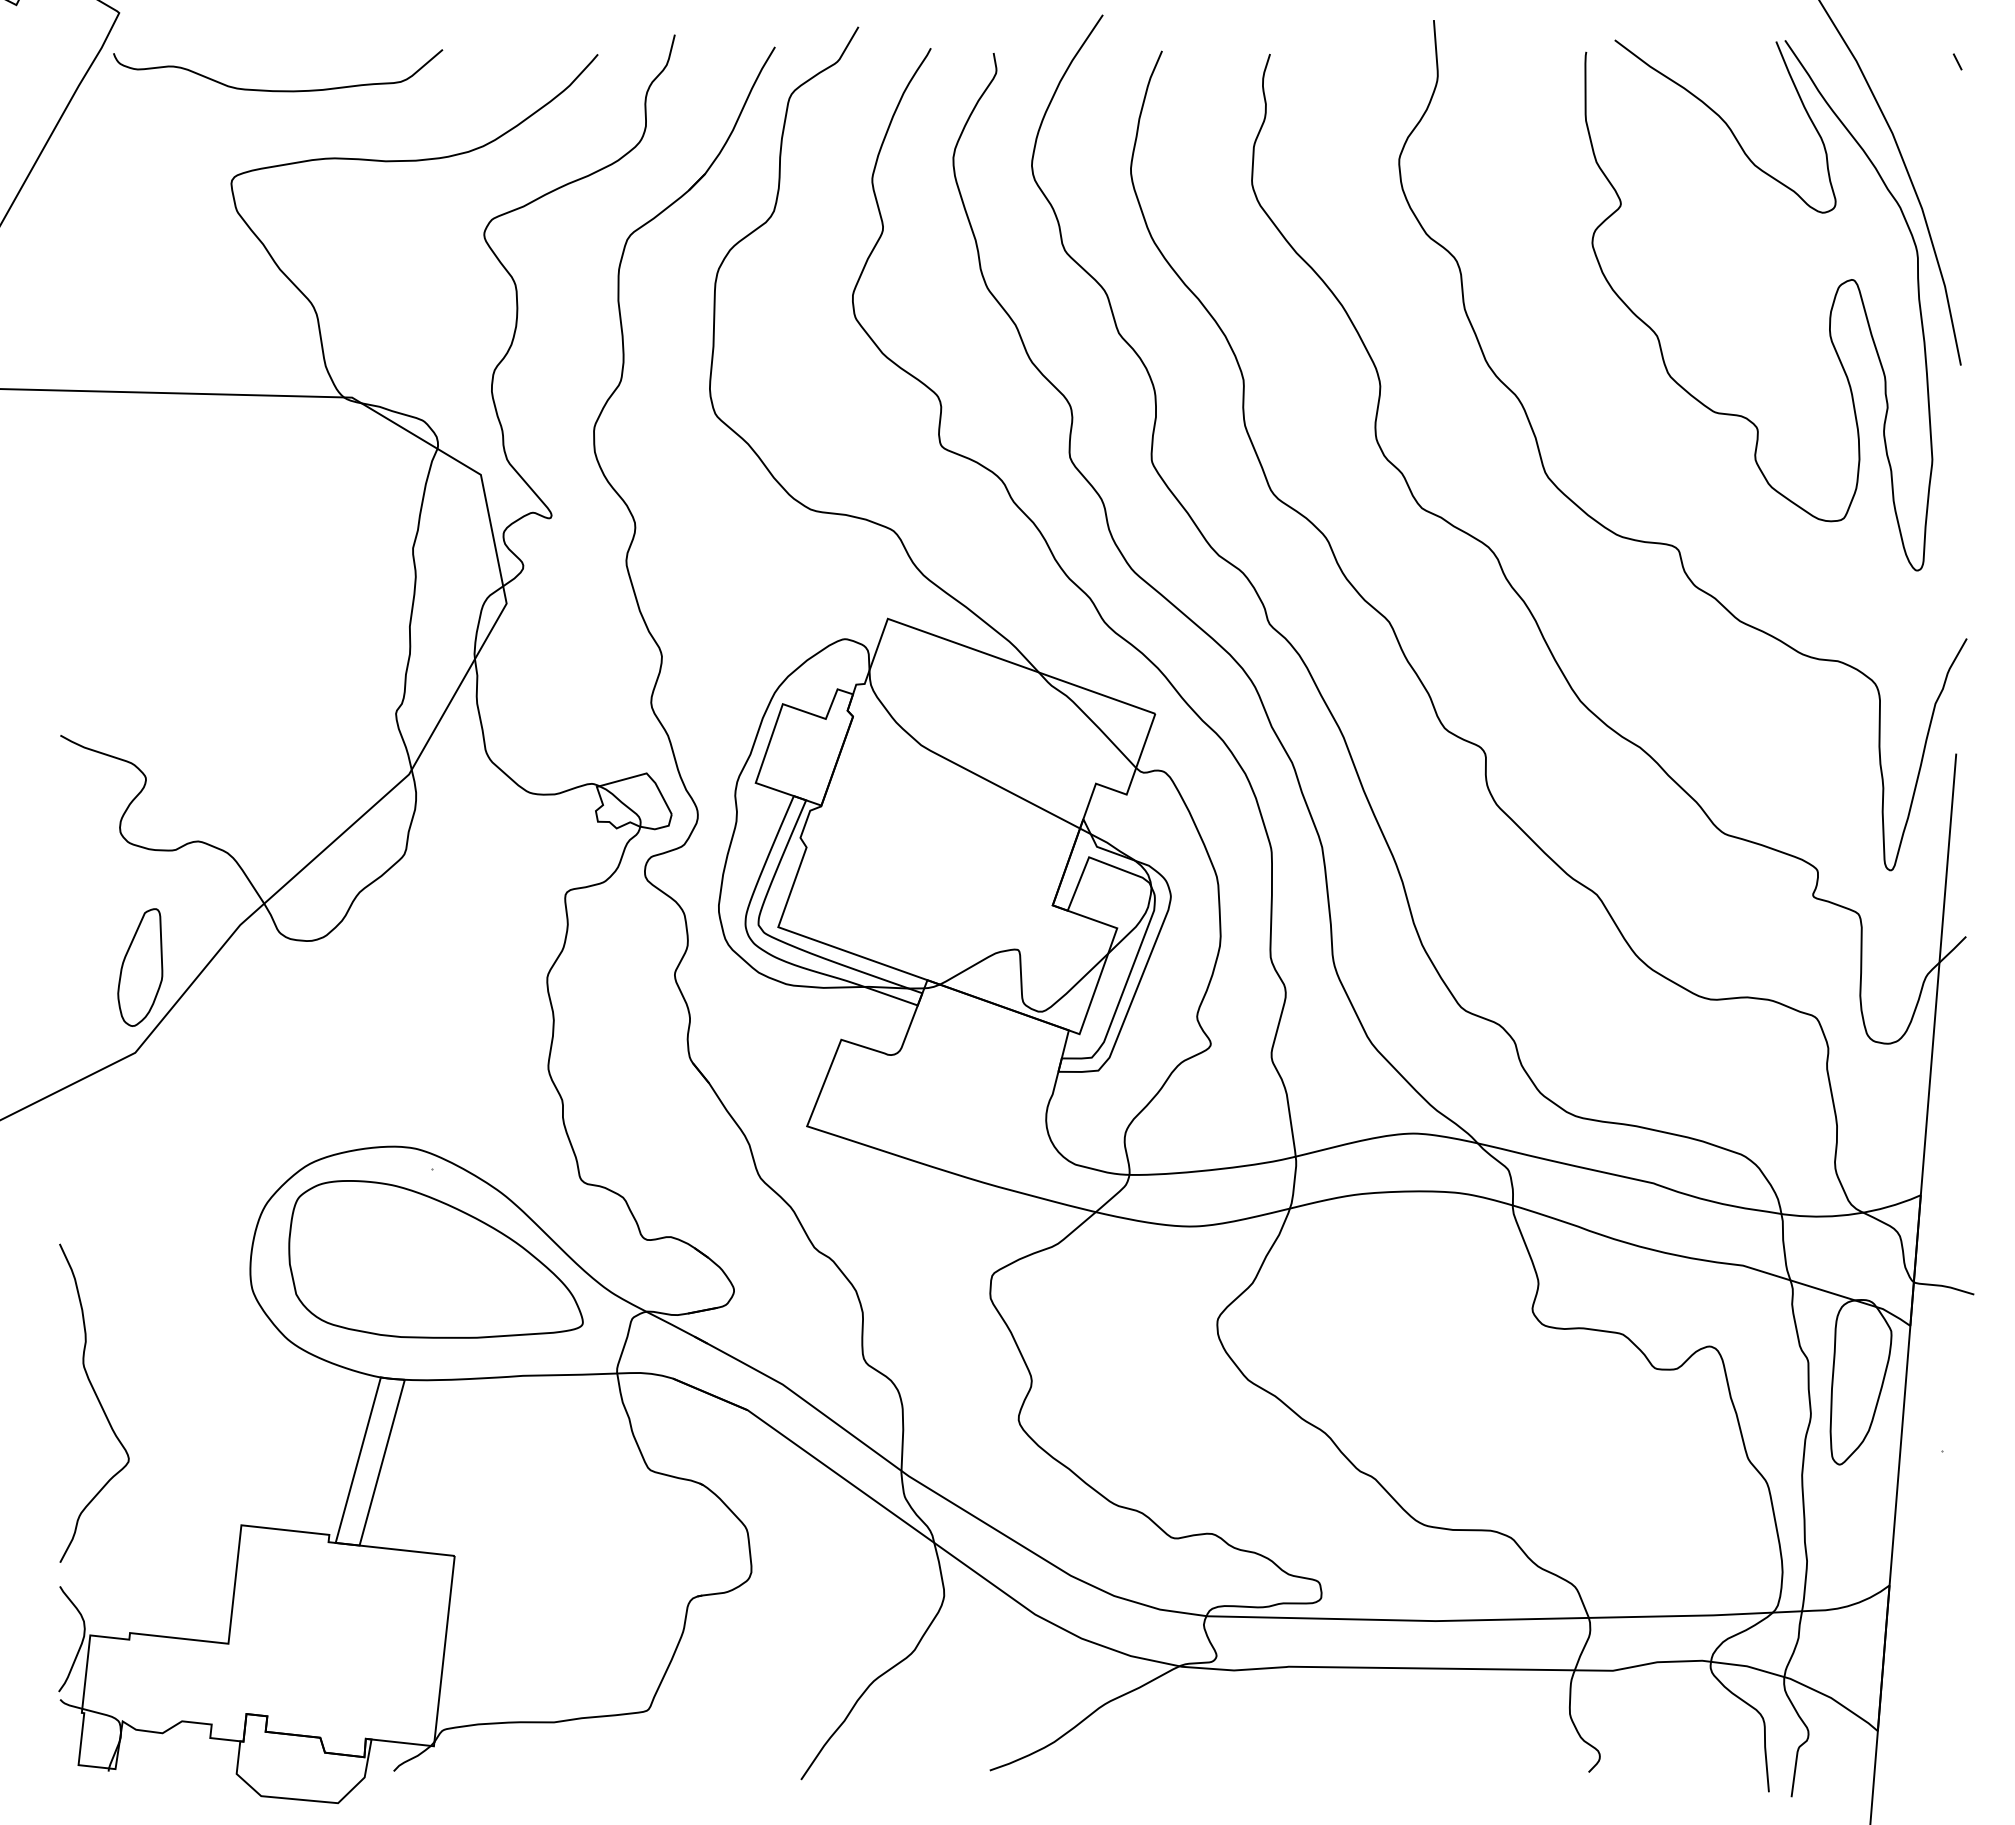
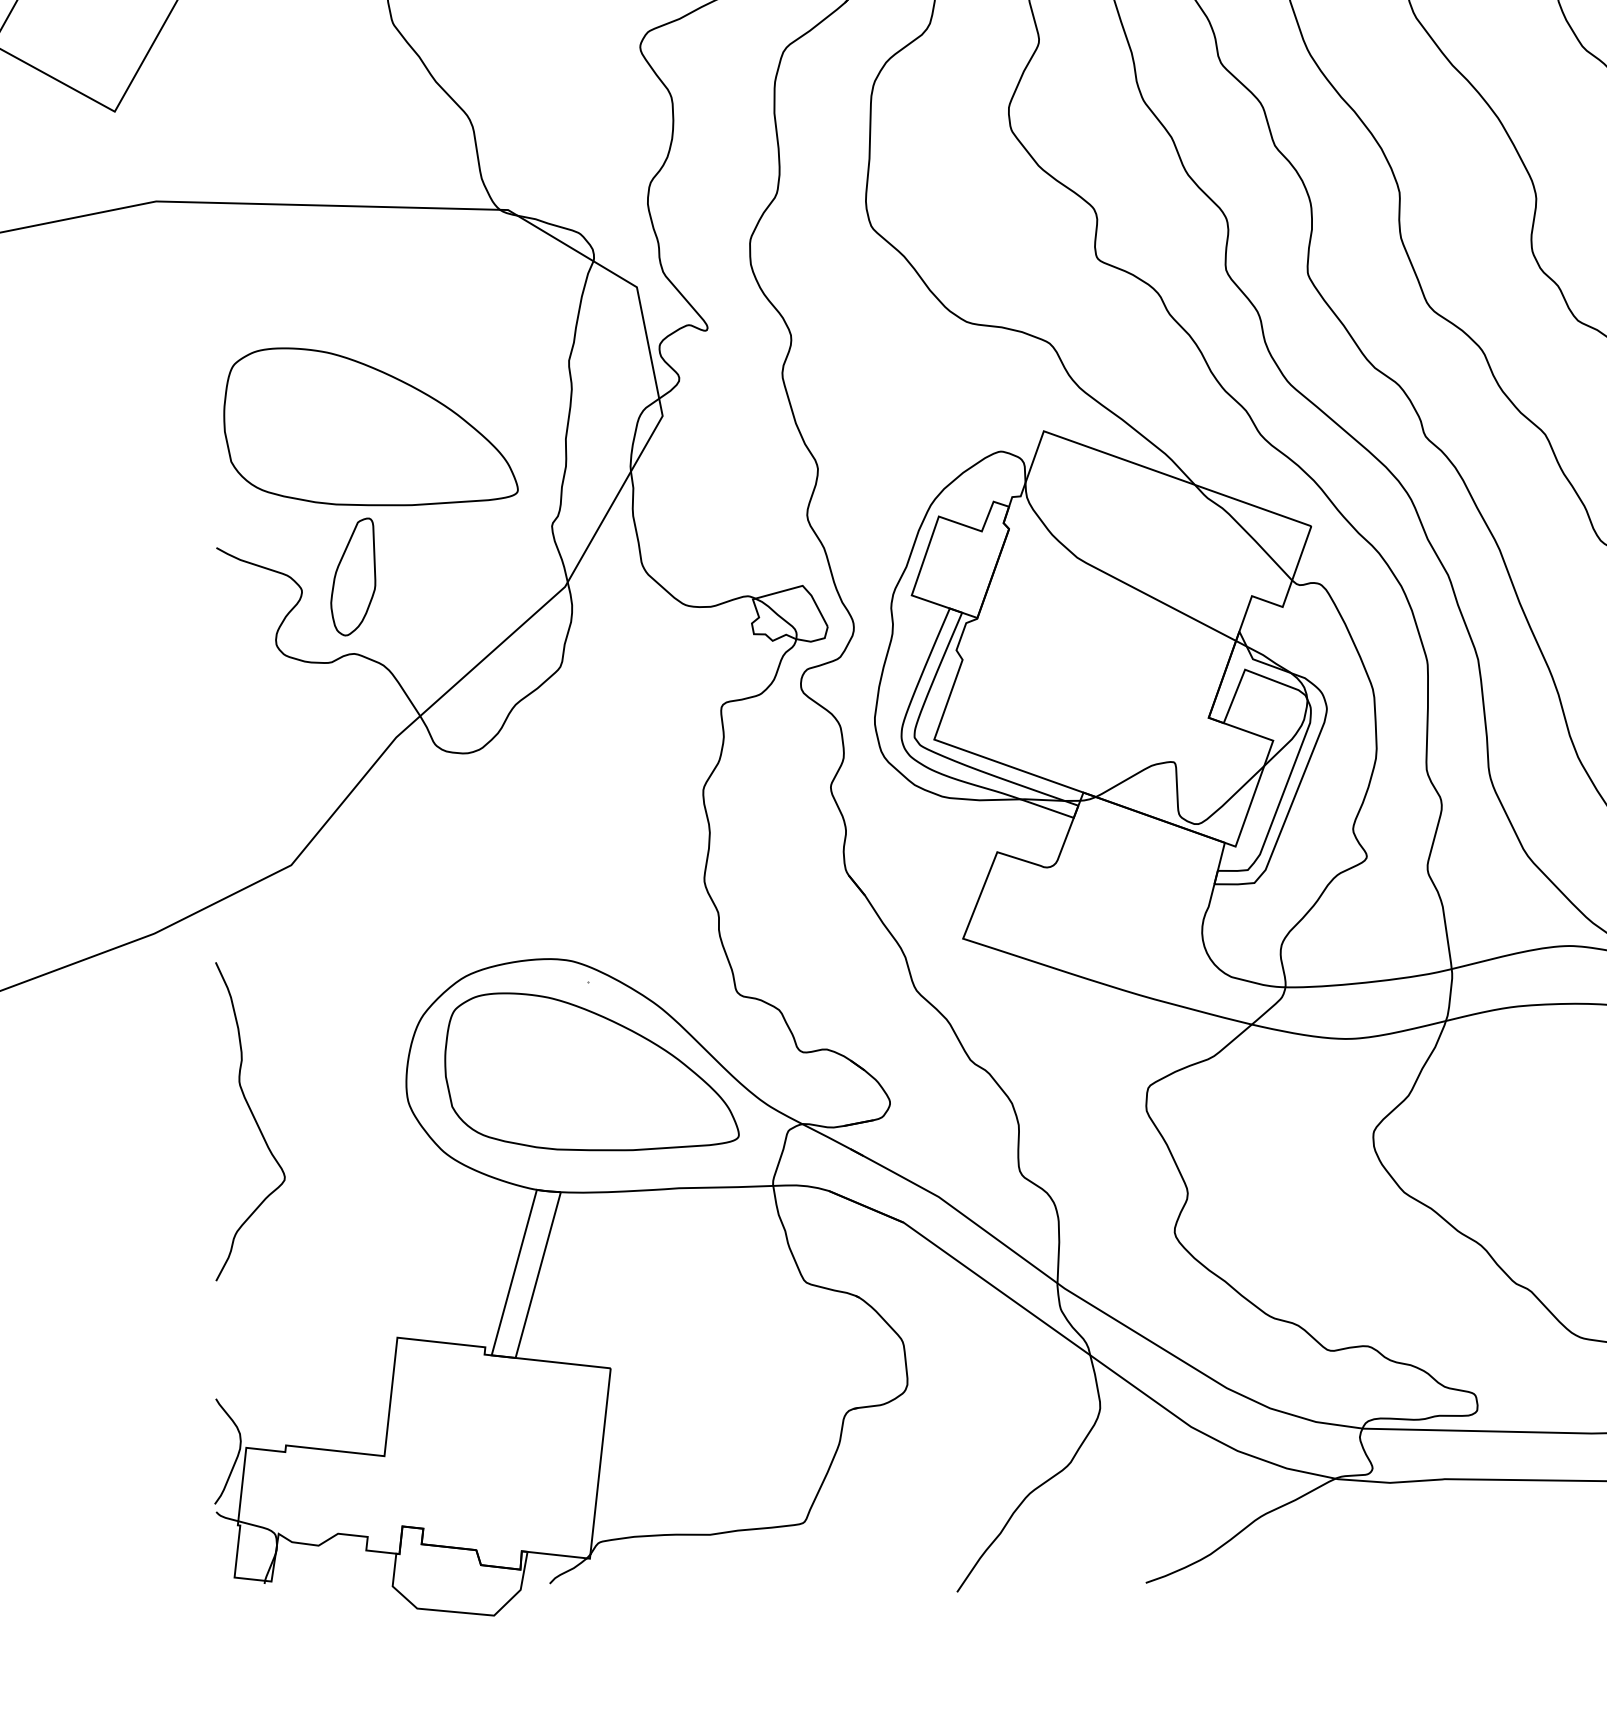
part: (214, 614) -> (370, 426), added
part: (140, 967) -> (353, 576), moved
curve: (97, 1400) -> (253, 1118), moved

